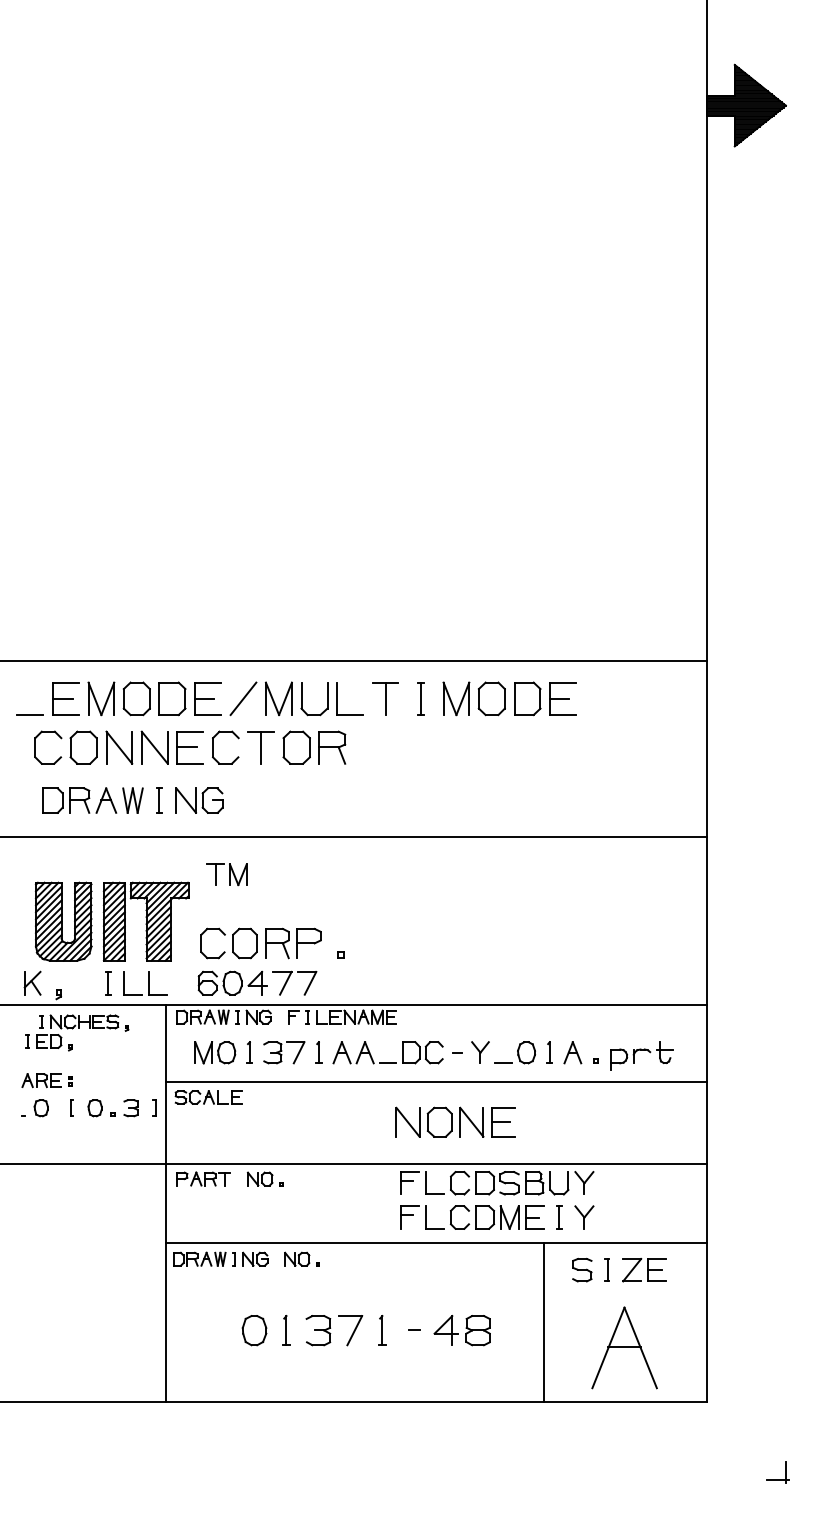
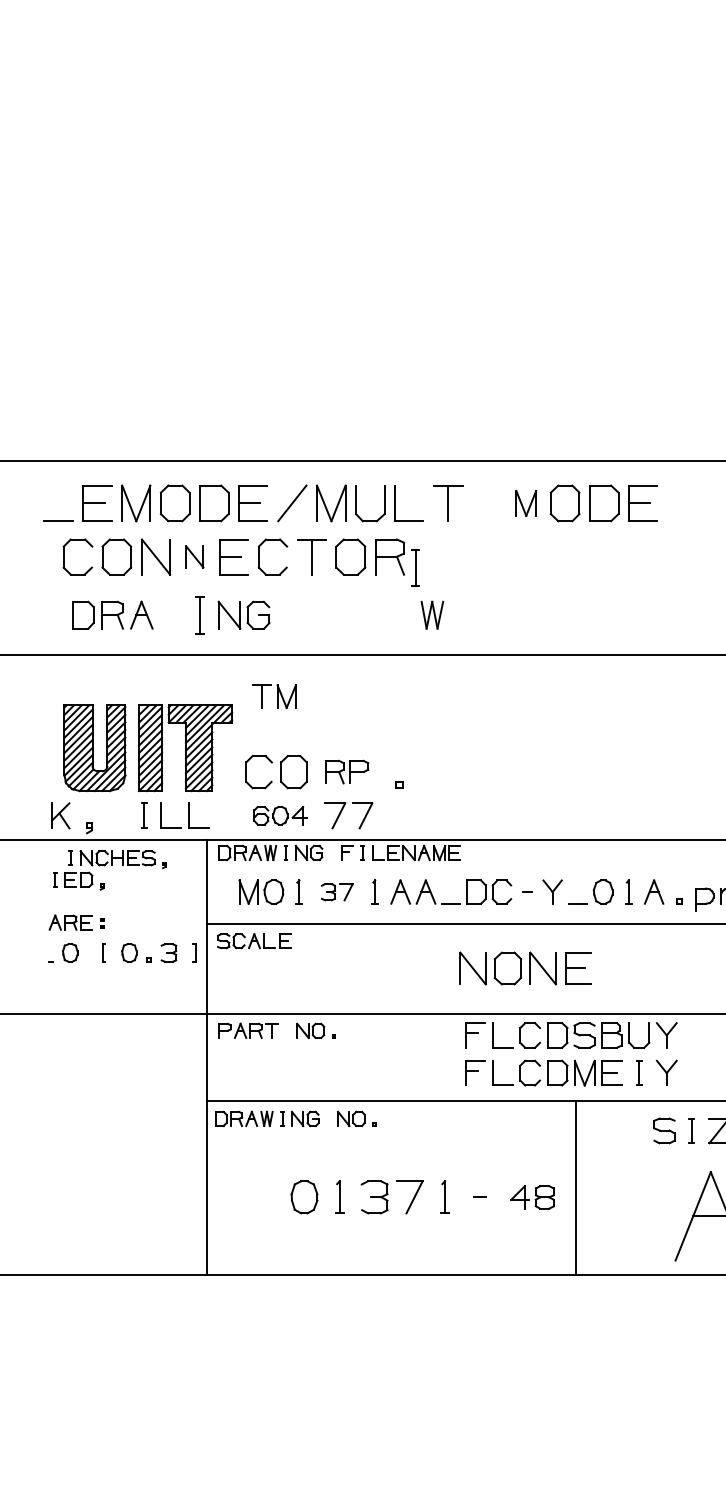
part: (420, 698) -> (415, 567), moved
part: (456, 698) -> (526, 503), size x0.7
part: (154, 747) -> (194, 556), size x0.6
part: (132, 800) -> (431, 615), moved
part: (159, 800) -> (200, 615), size x1.4
part: (293, 943) -> (347, 772), size x0.7
part: (232, 982) -> (280, 814), size x0.7
part: (284, 1052) -> (337, 891), size x0.7
line: (544, 1321) -> (575, 1187), moved
part: (461, 1330) -> (531, 1197), size x0.7

